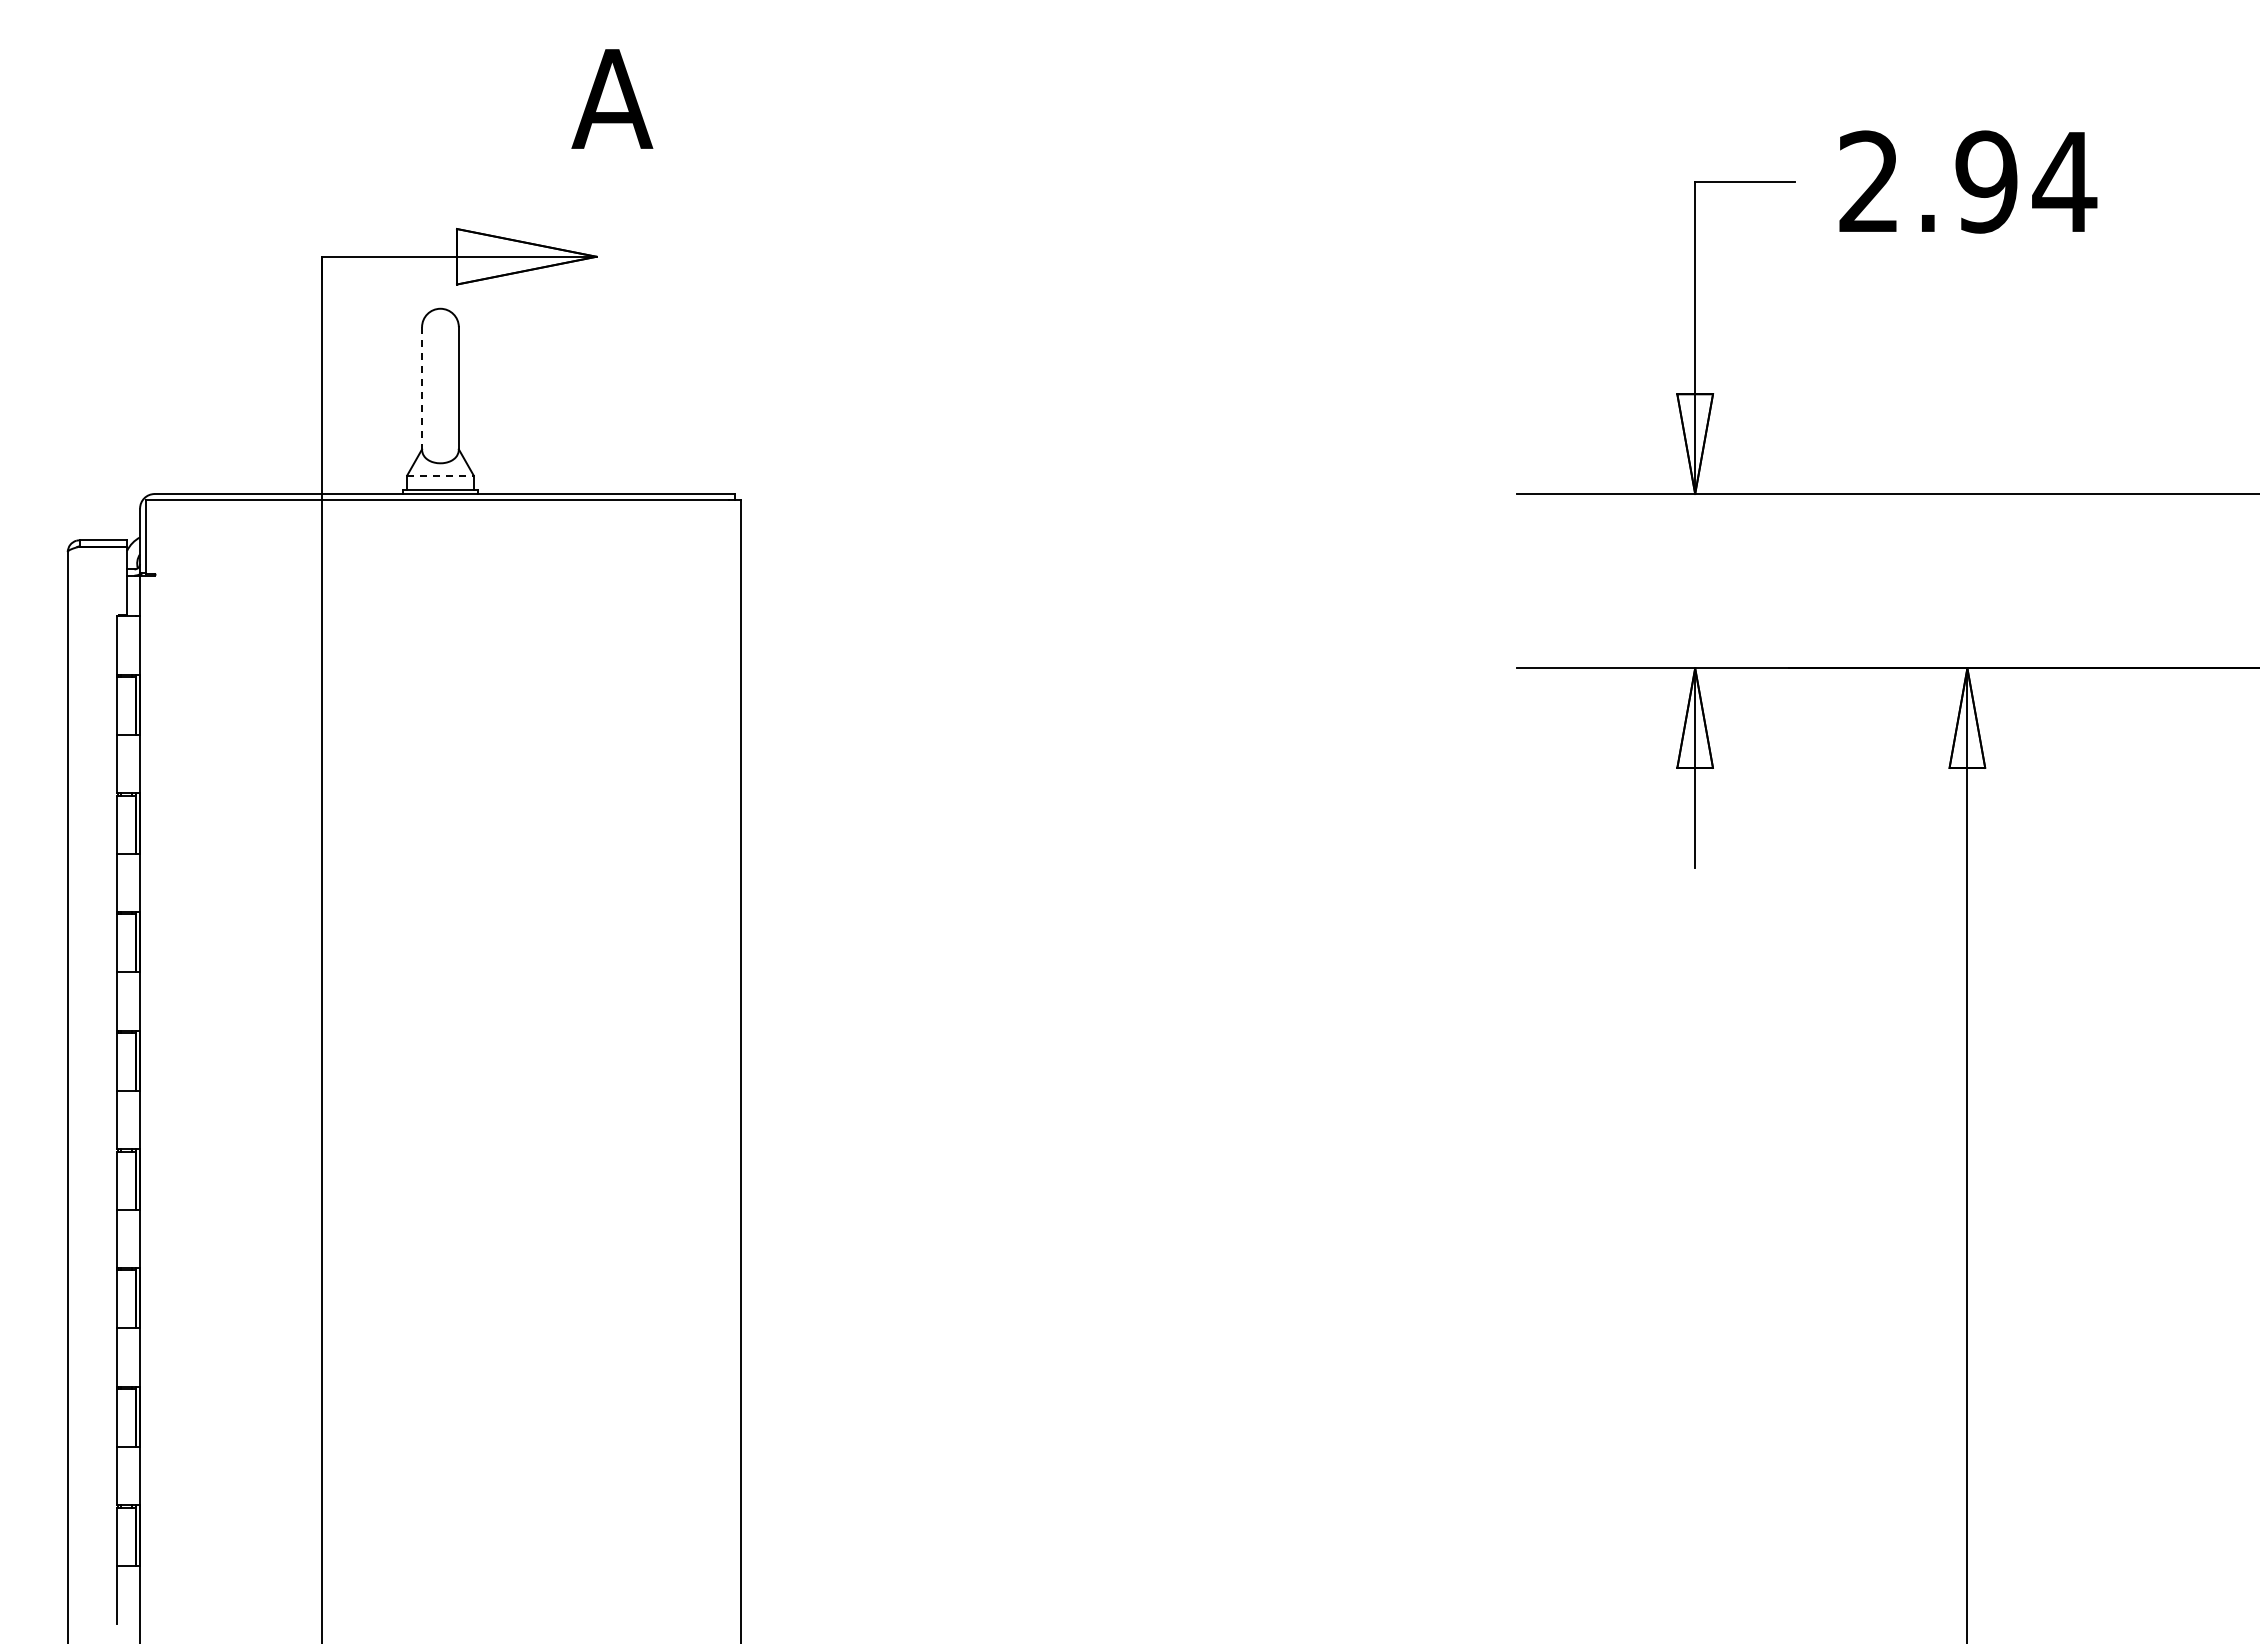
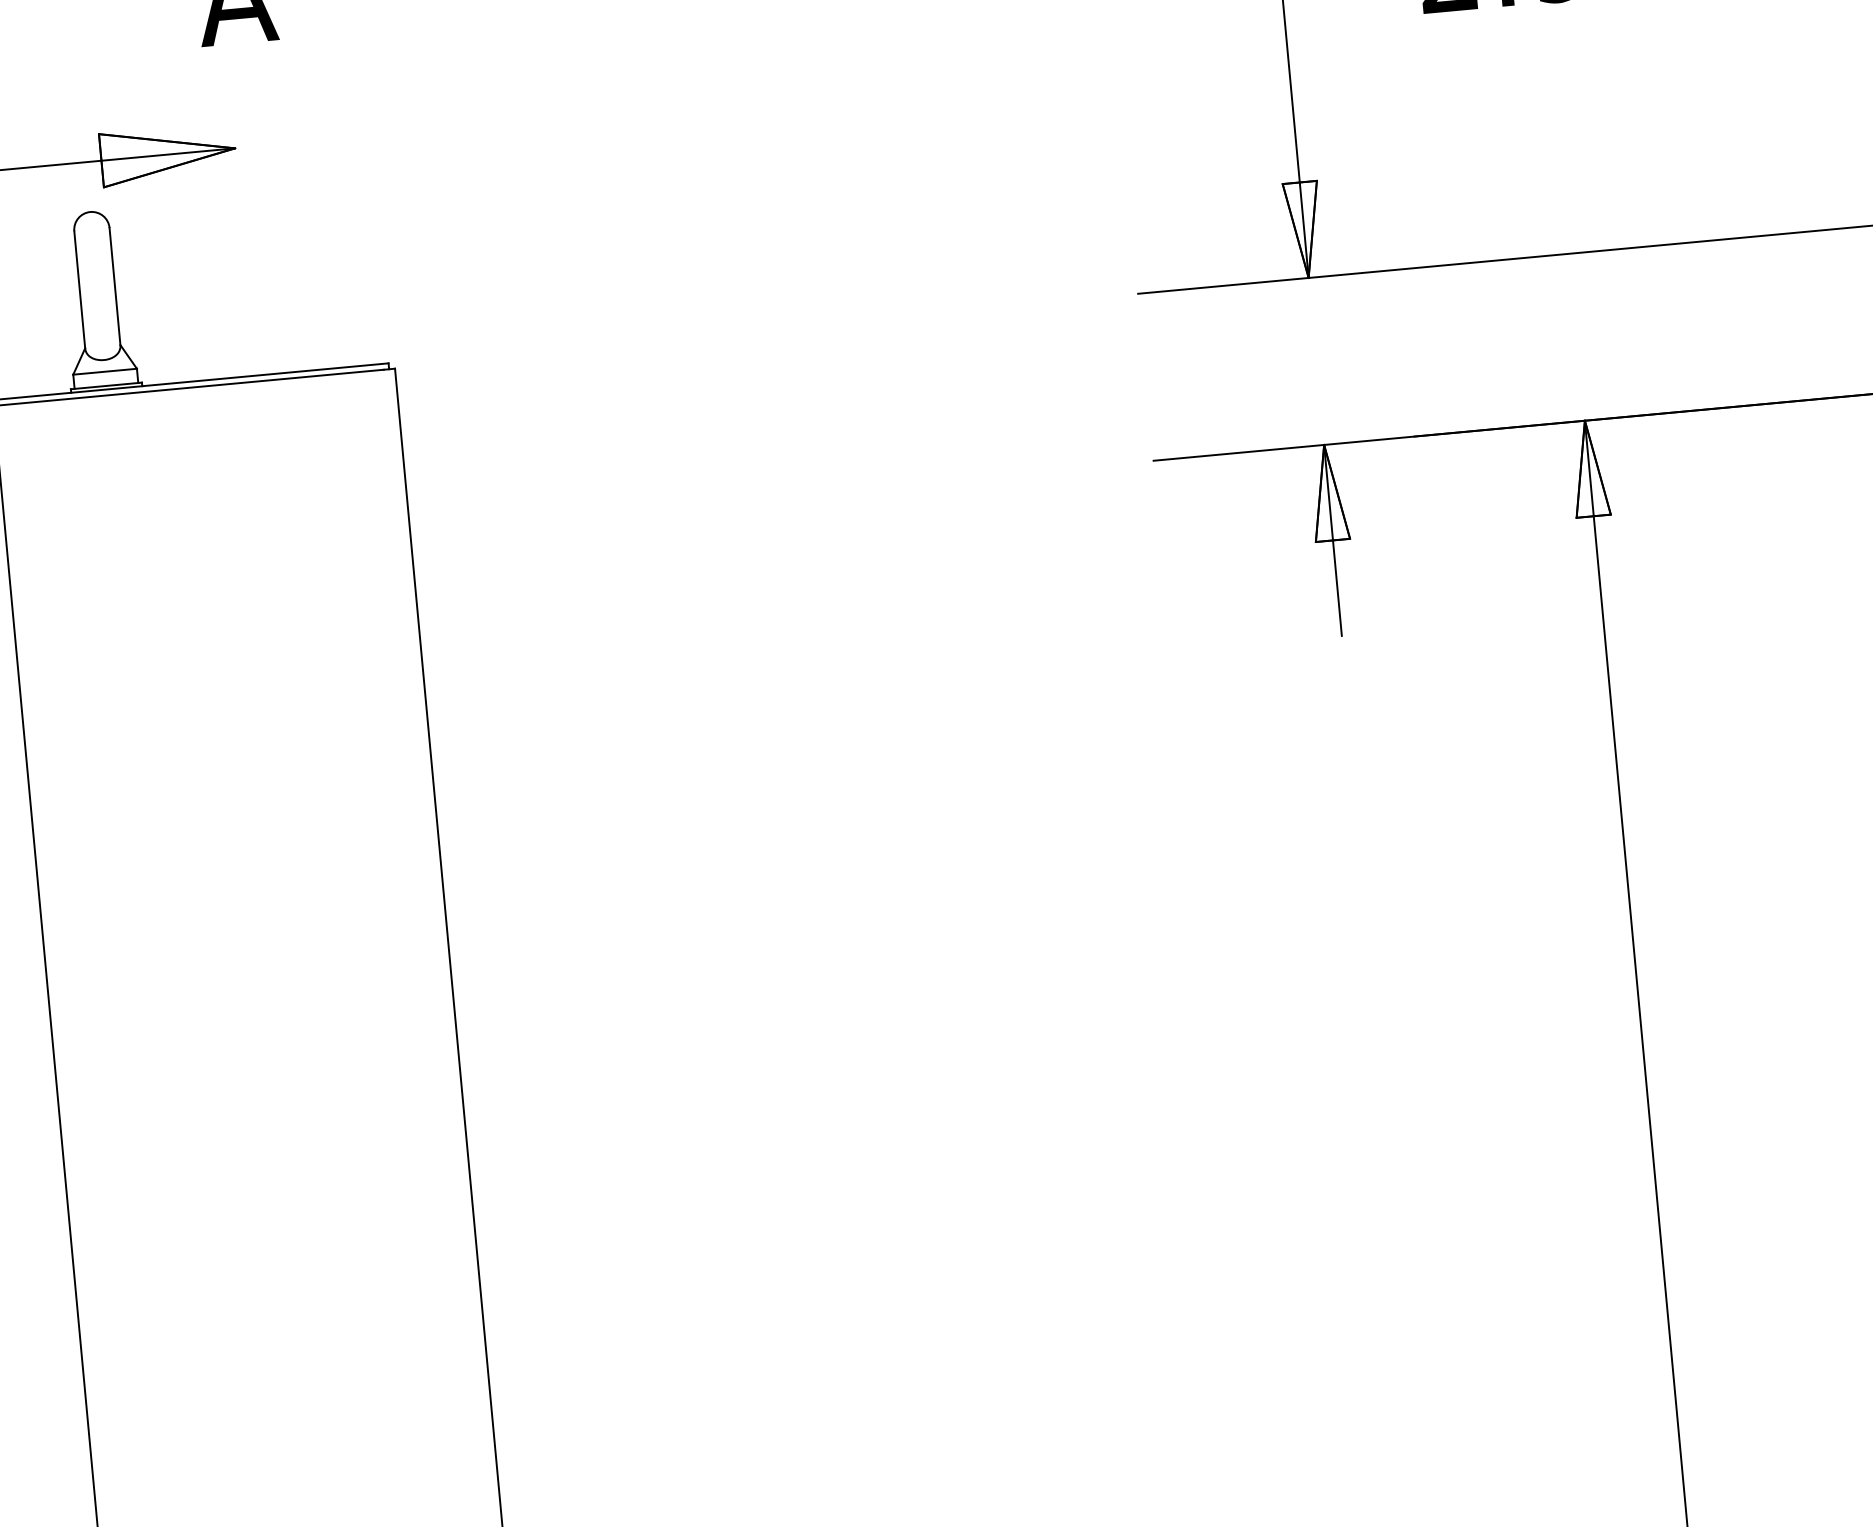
line: (422, 388) -> (80, 289), dashed -> solid
line: (440, 475) -> (105, 371), dashed -> solid

